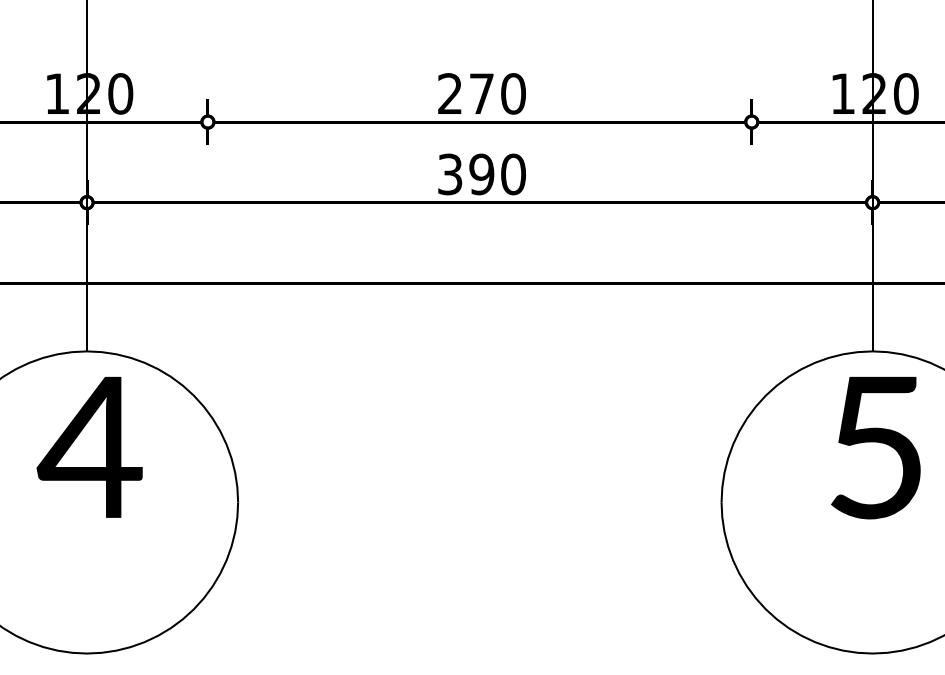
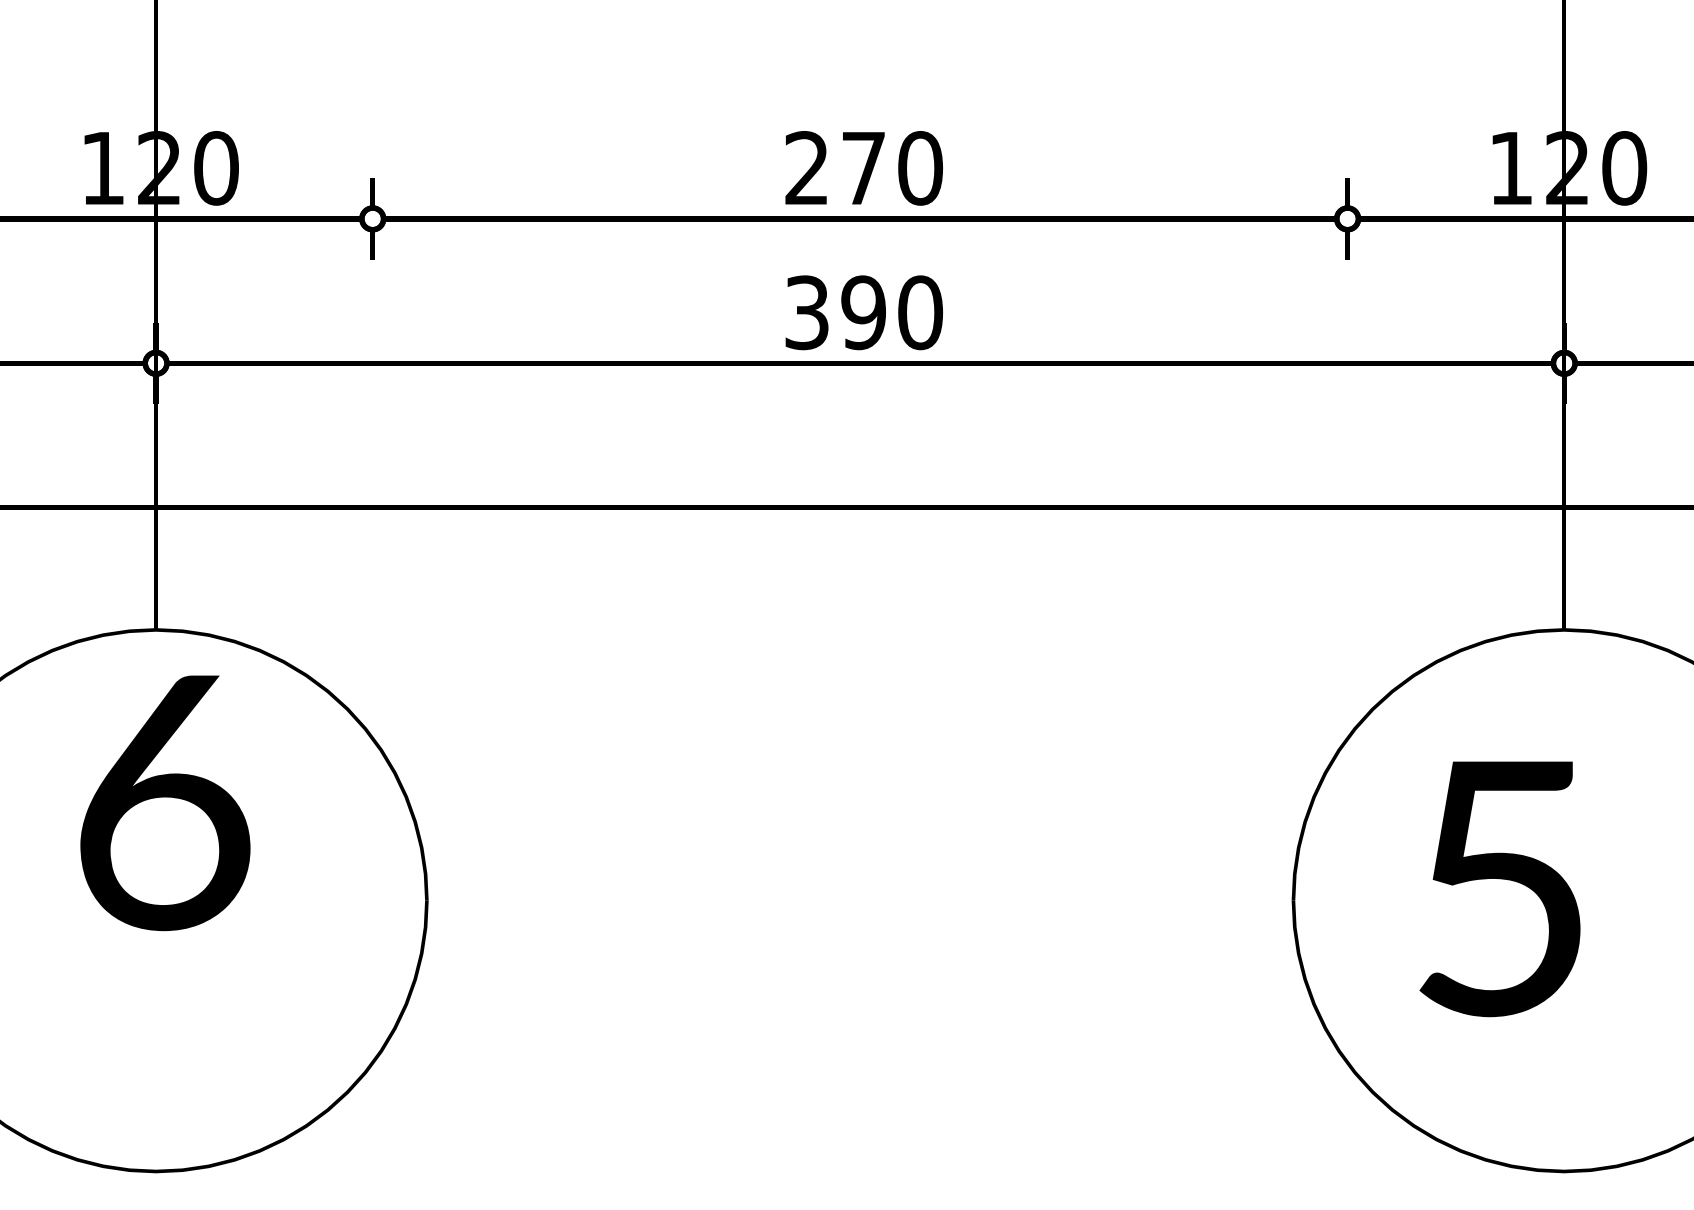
text: (89, 448) -> (160, 803), 4 -> 6
text: (875, 448) -> (1499, 890), moved

